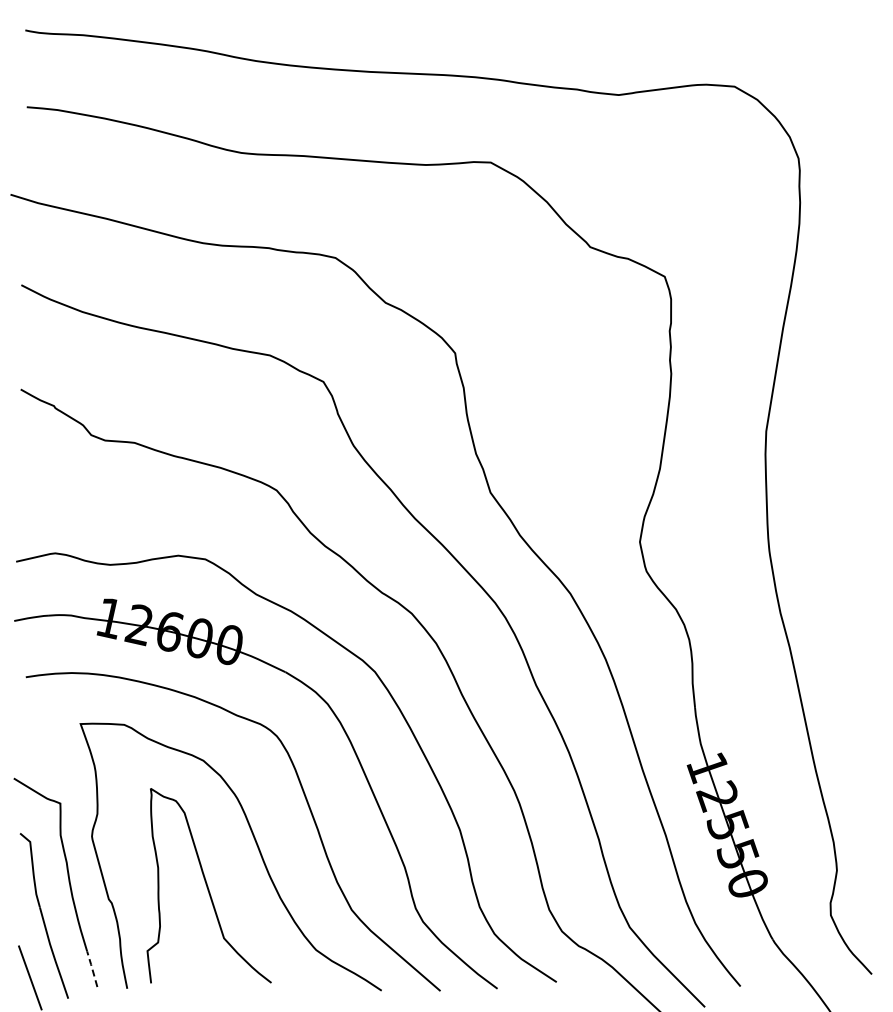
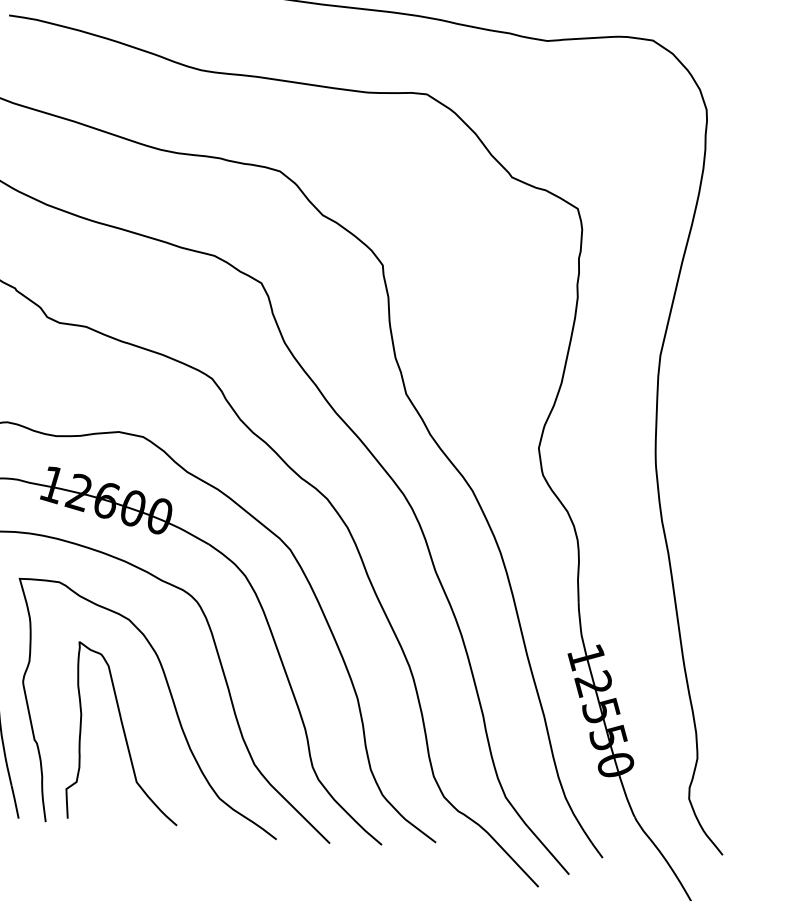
line: (92, 969) -> (15, 802), dashed -> solid

